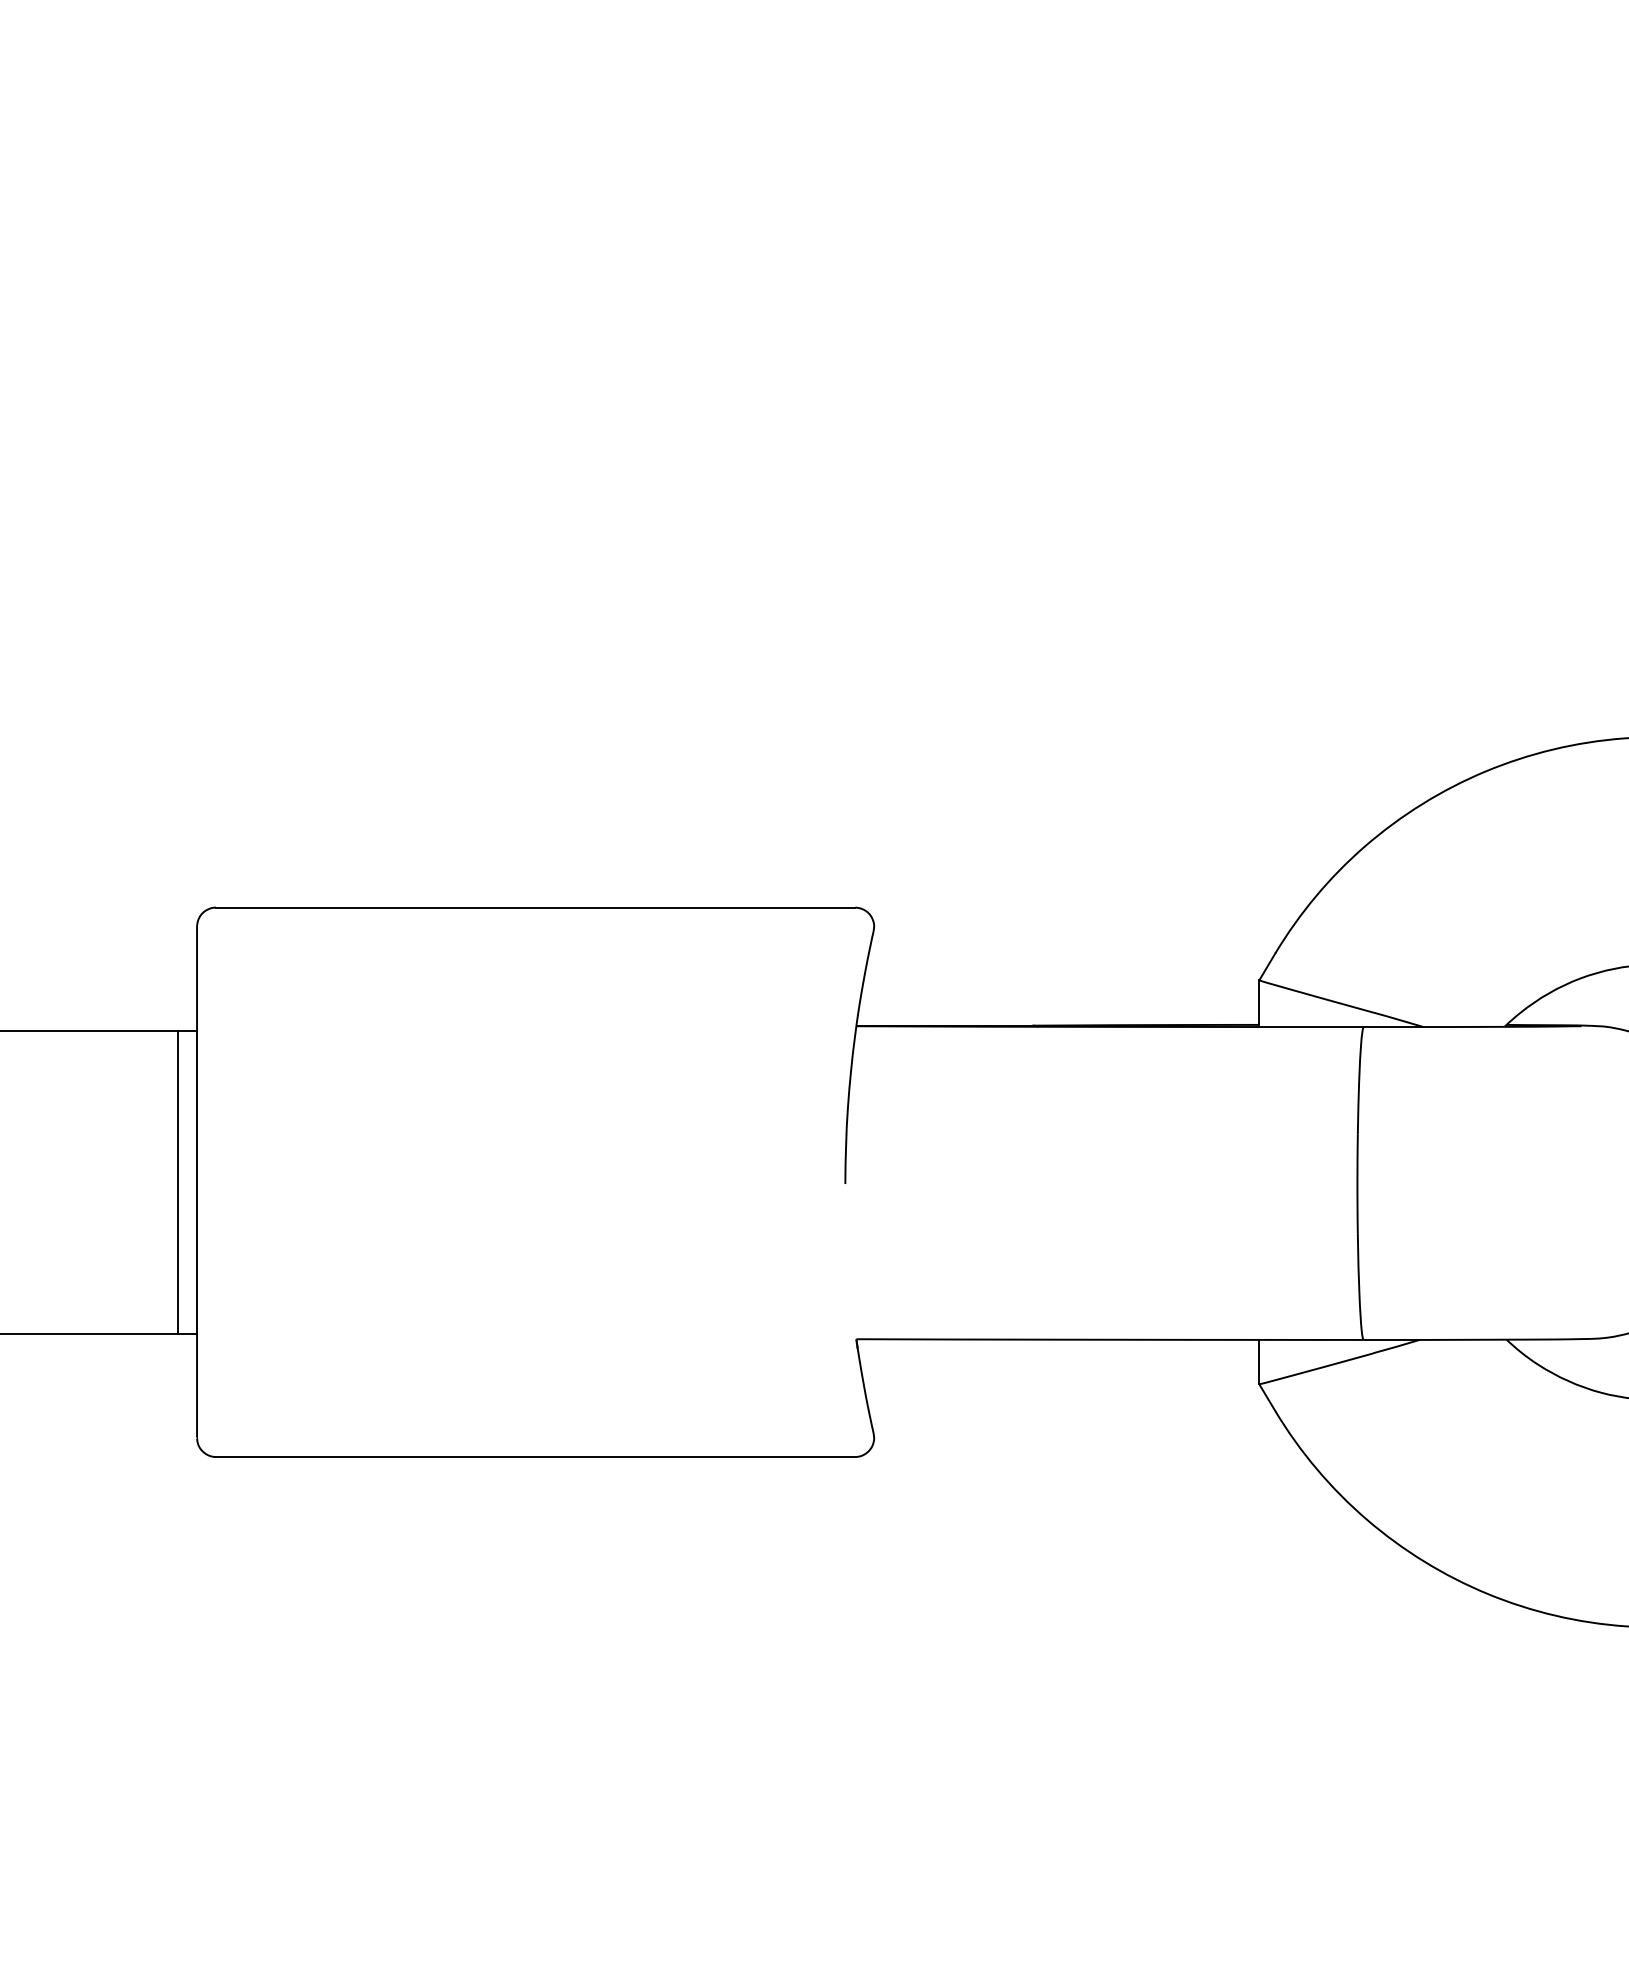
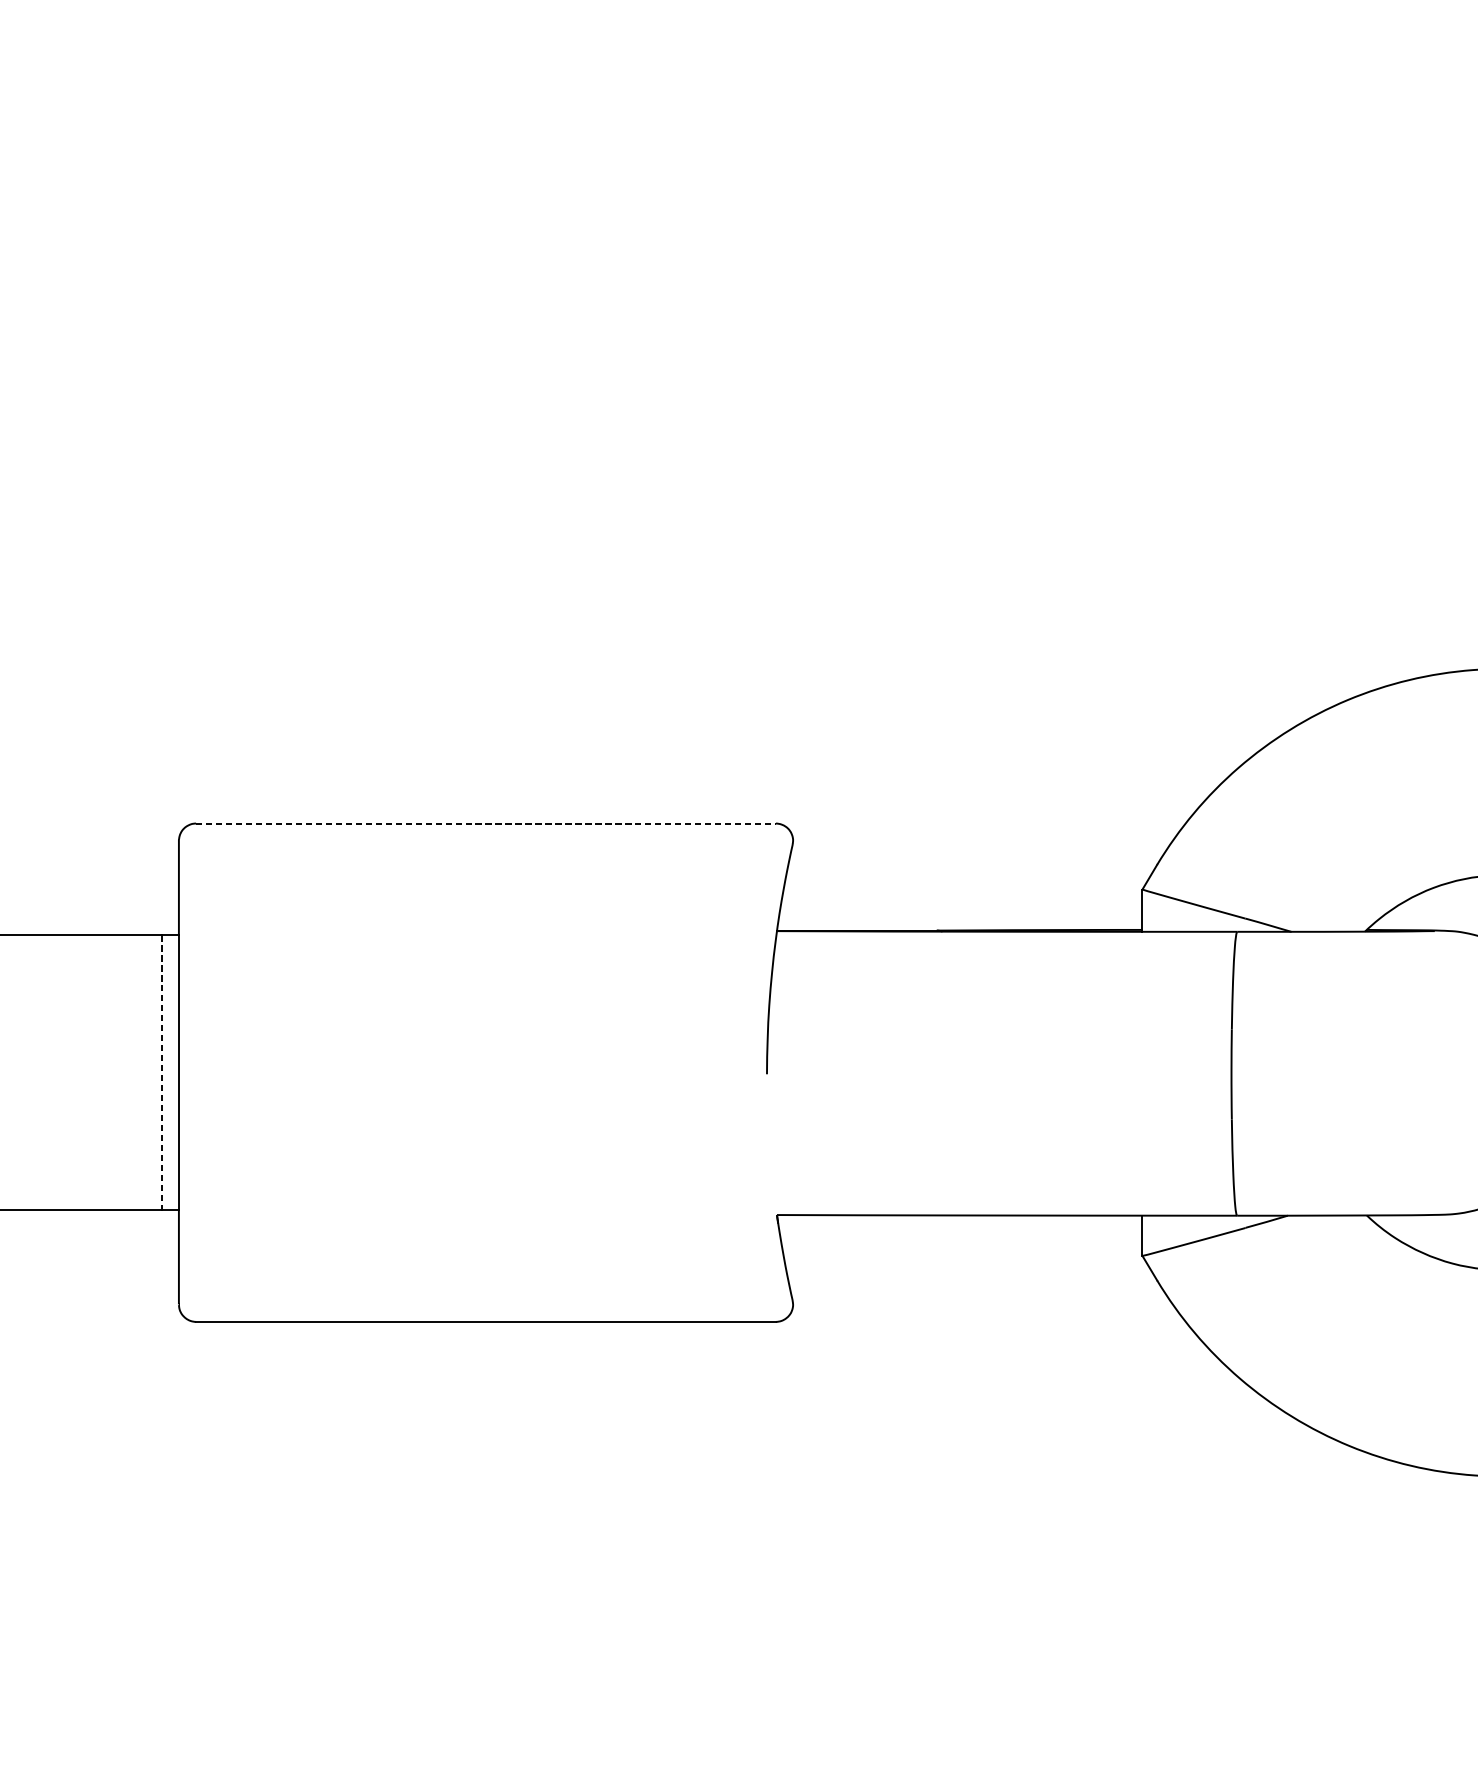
line: (535, 907) -> (485, 823), solid -> dashed
line: (178, 1182) -> (162, 1072), solid -> dashed

